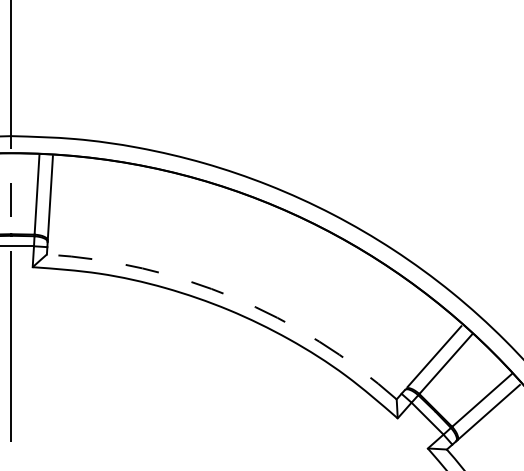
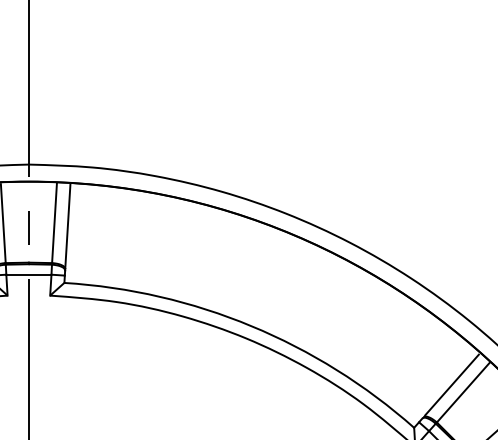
arc: (233, 297) -> (250, 325), dashed -> solid

